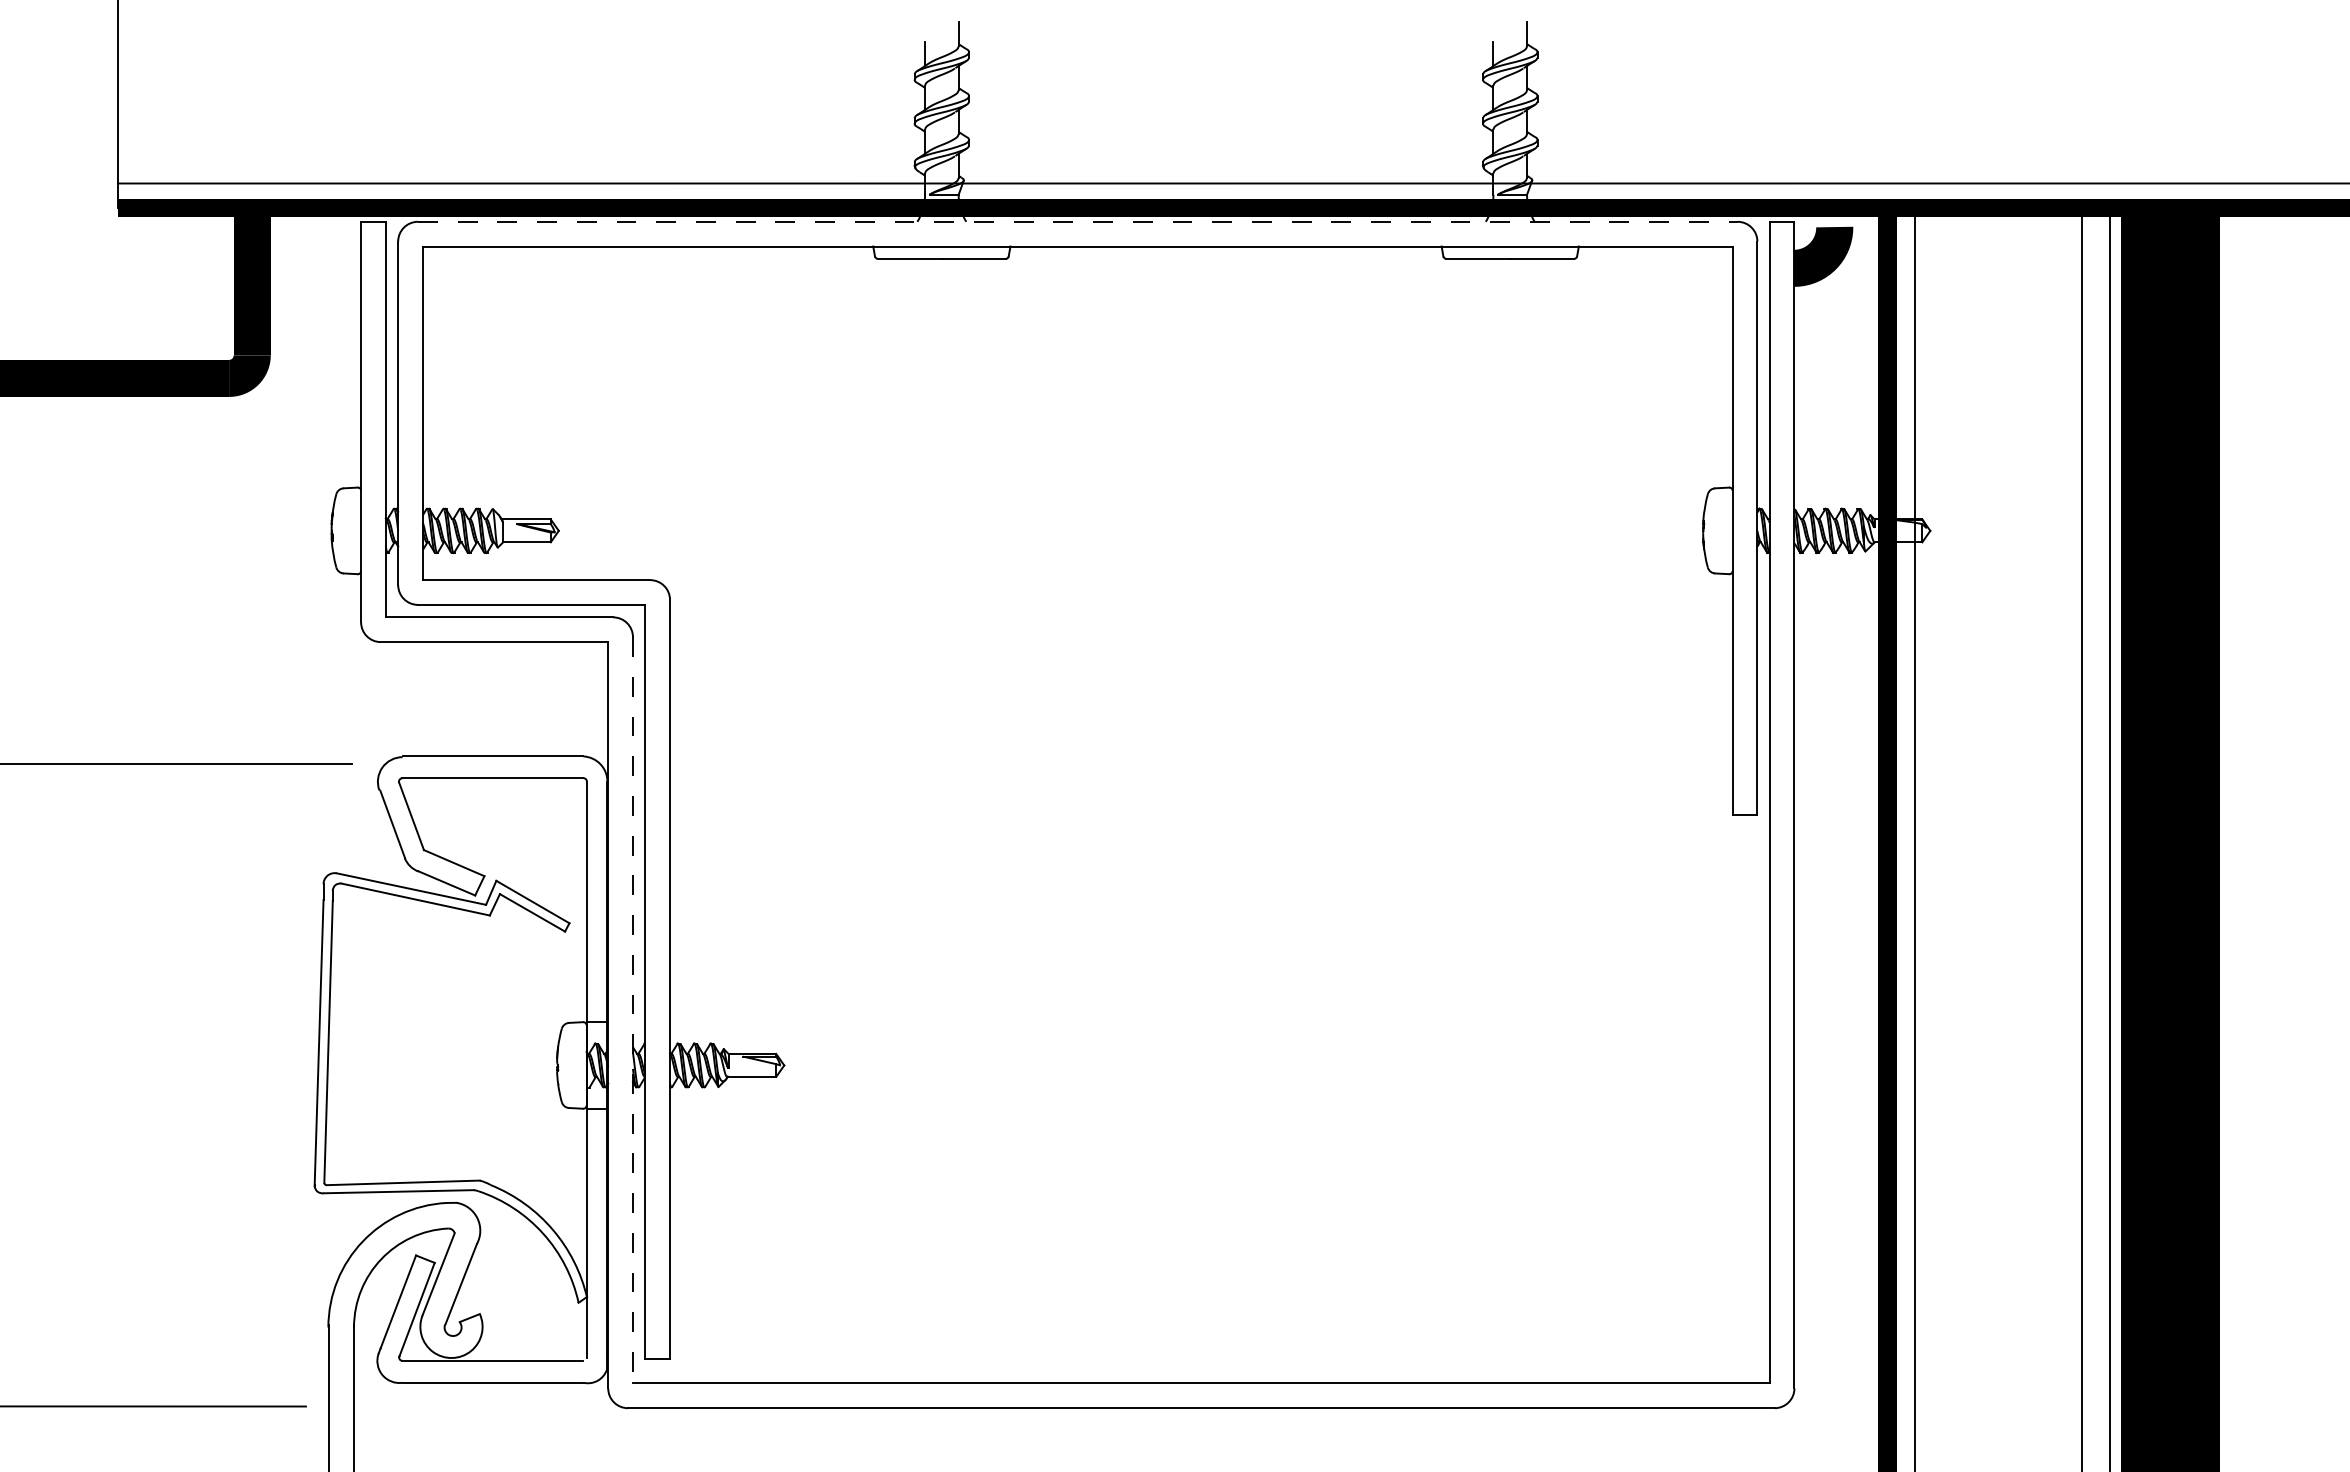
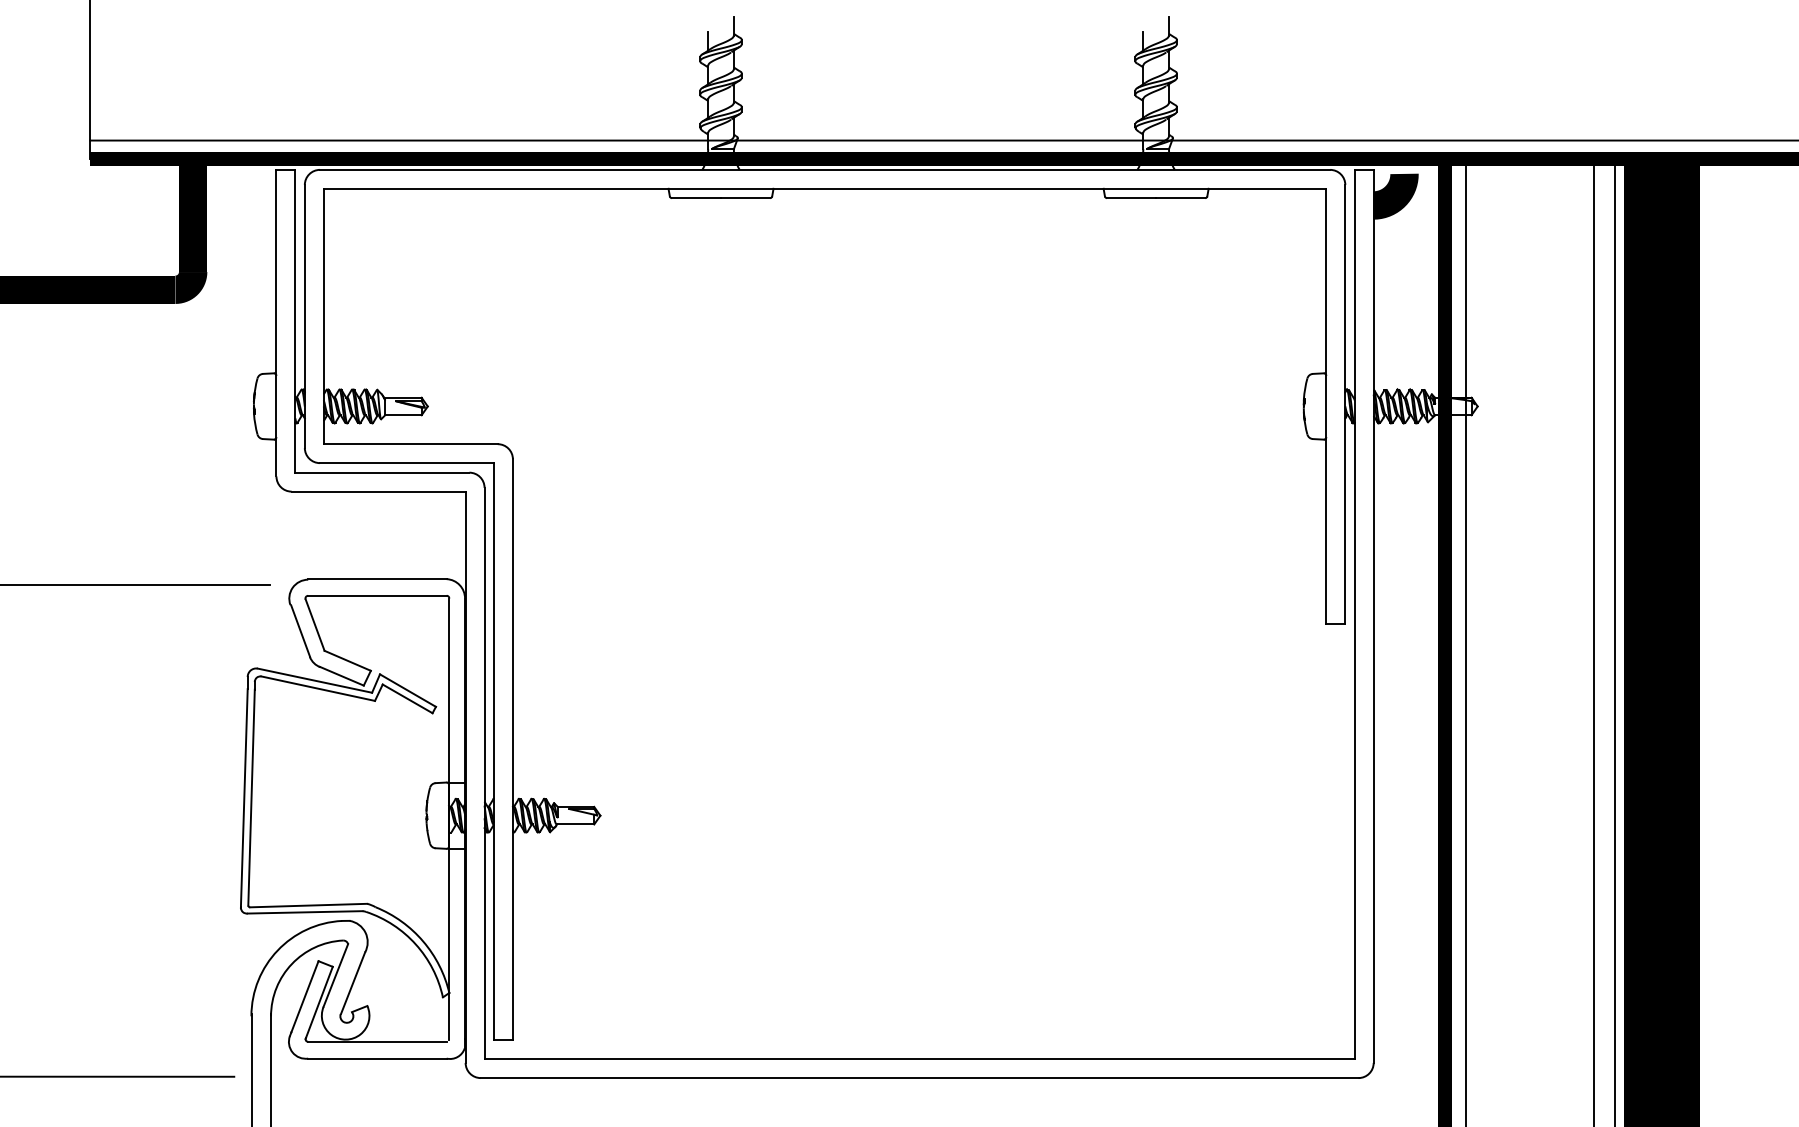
line: (1077, 221) -> (824, 169), dashed -> solid
line: (632, 1010) -> (484, 773), dashed -> solid

